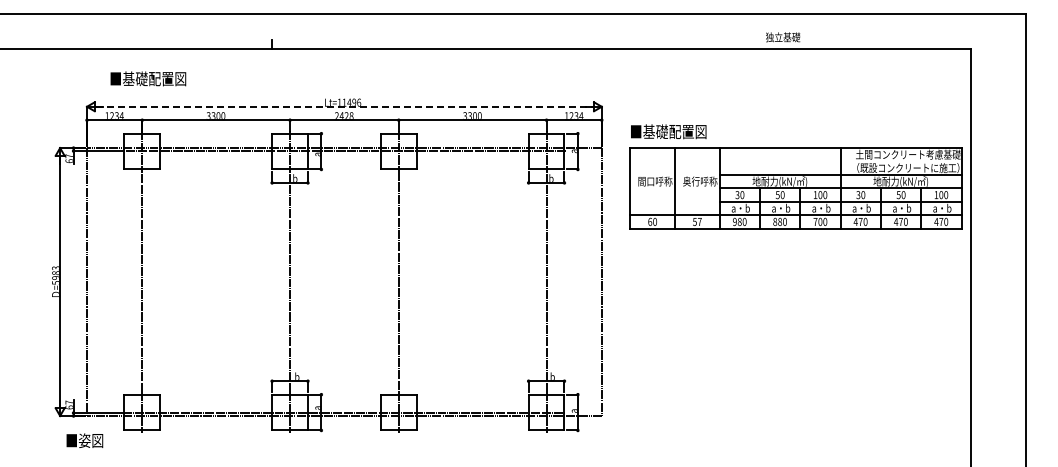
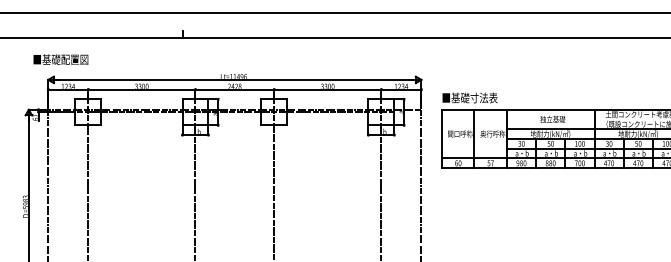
text: (783, 37) -> (553, 119), moved
text: (148, 78) -> (60, 59), moved
line: (344, 106) -> (234, 79), dashed -> solid
text: (687, 131) -> (483, 97), ■基礎配置図 -> ■基礎寸法表

